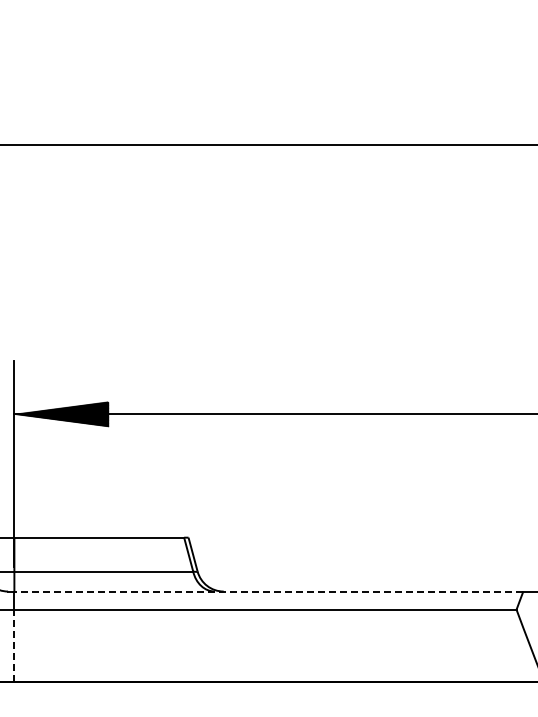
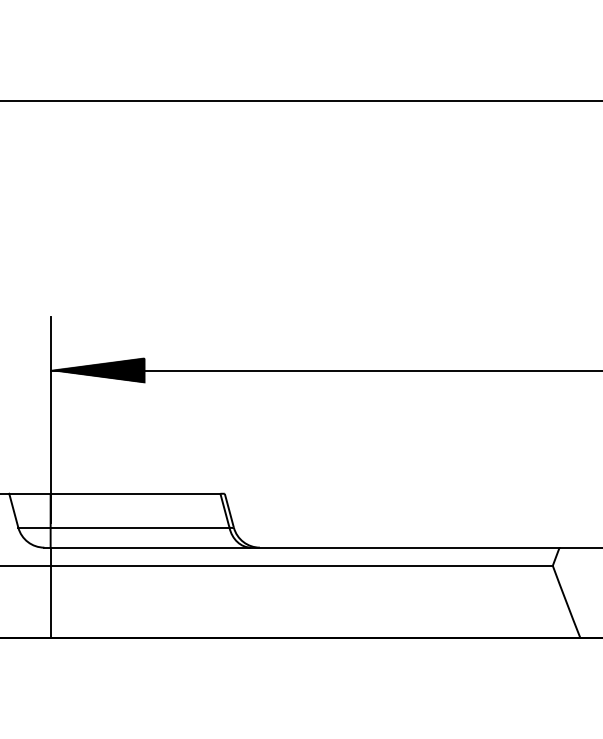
line: (268, 591) -> (304, 547), dashed -> solid
line: (14, 645) -> (50, 601), dashed -> solid

